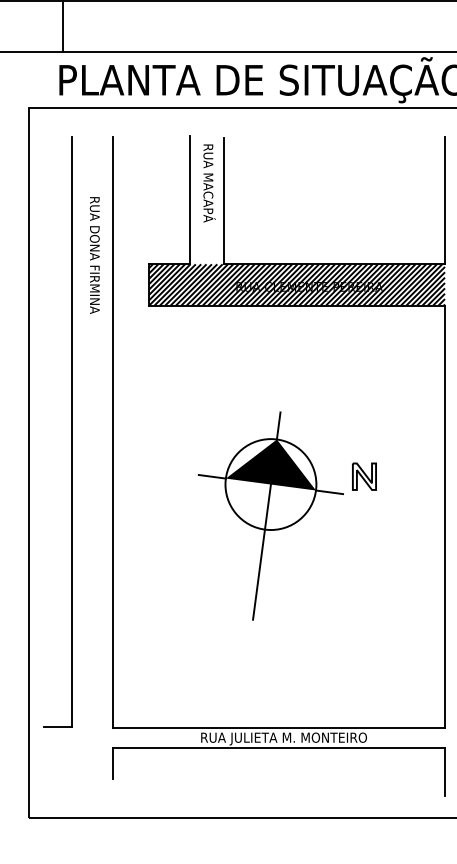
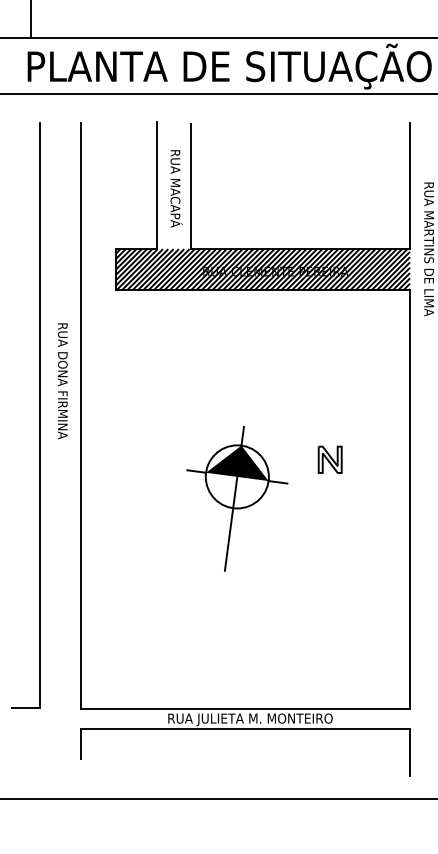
text: (209, 183) -> (176, 188), moved
text: (94, 255) -> (62, 381), moved
part: (270, 515) -> (237, 498), size x0.7

